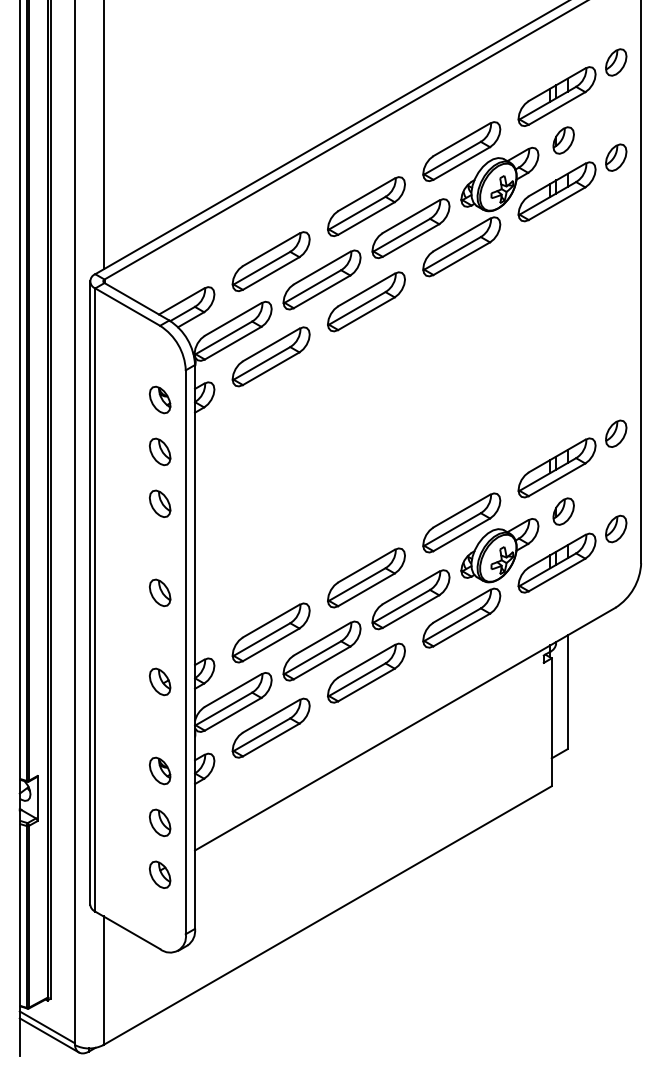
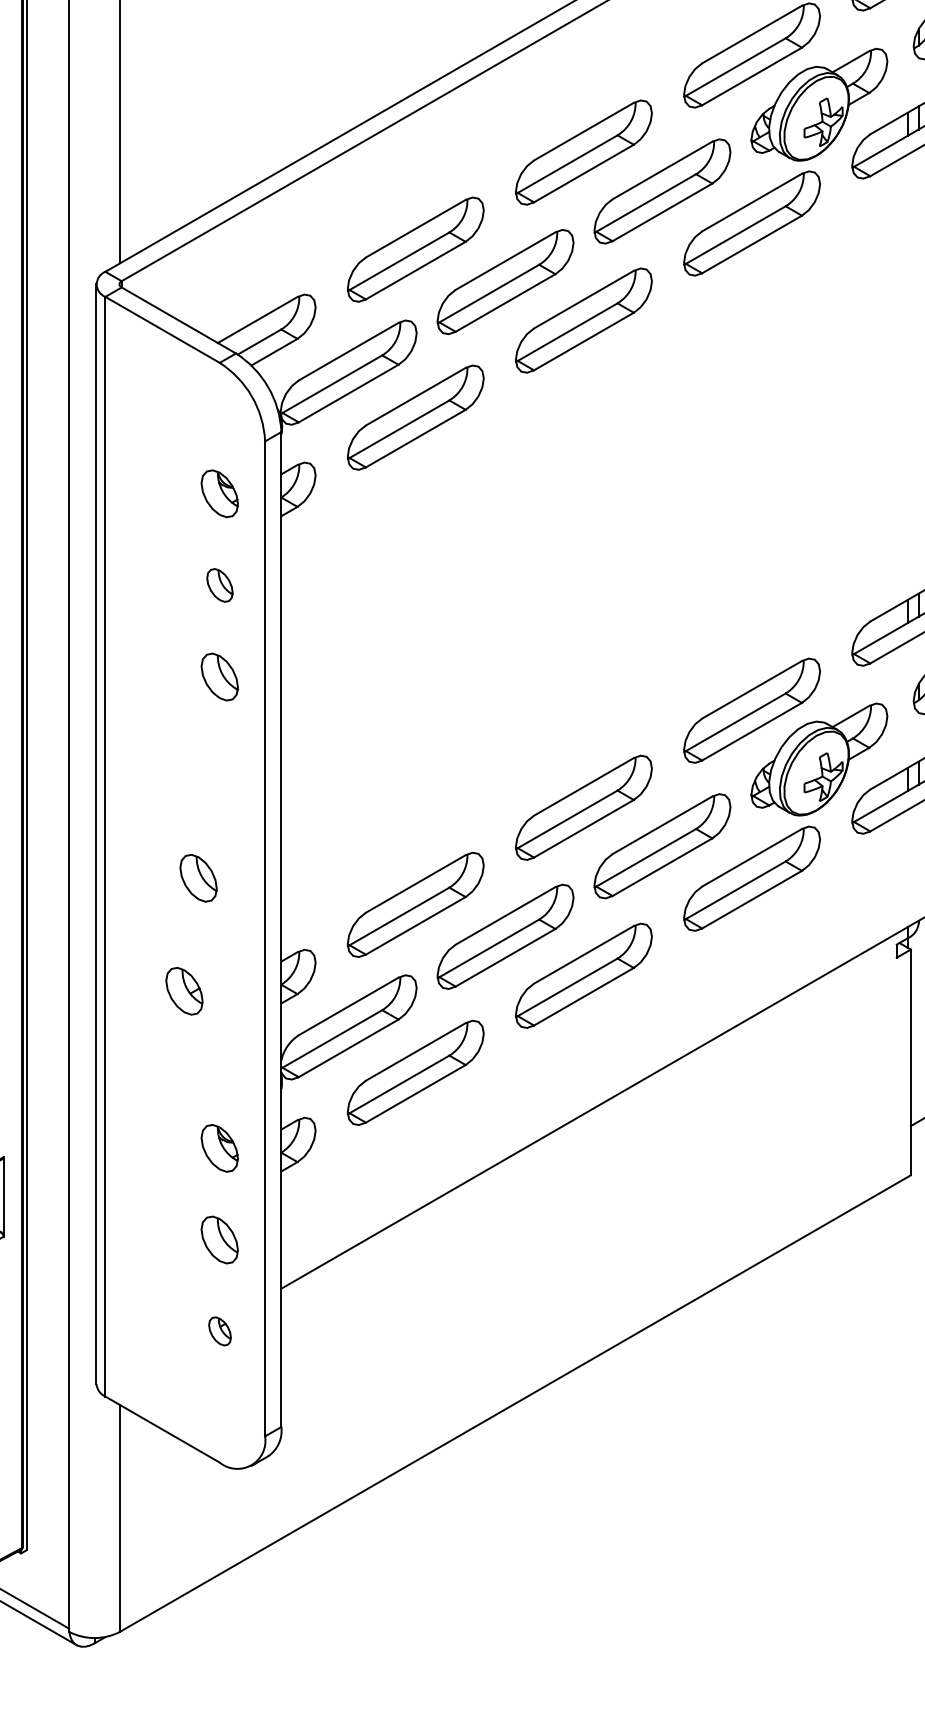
part: (160, 451) -> (220, 584), size x0.7
part: (160, 592) -> (199, 877), moved
part: (160, 681) -> (185, 990), moved
part: (160, 874) -> (220, 1331), size x0.6

